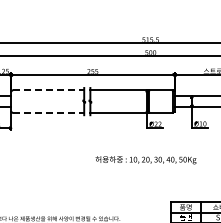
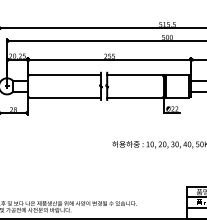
line: (48, 90) -> (65, 75), dashed -> solid
line: (48, 112) -> (65, 97), dashed -> solid

